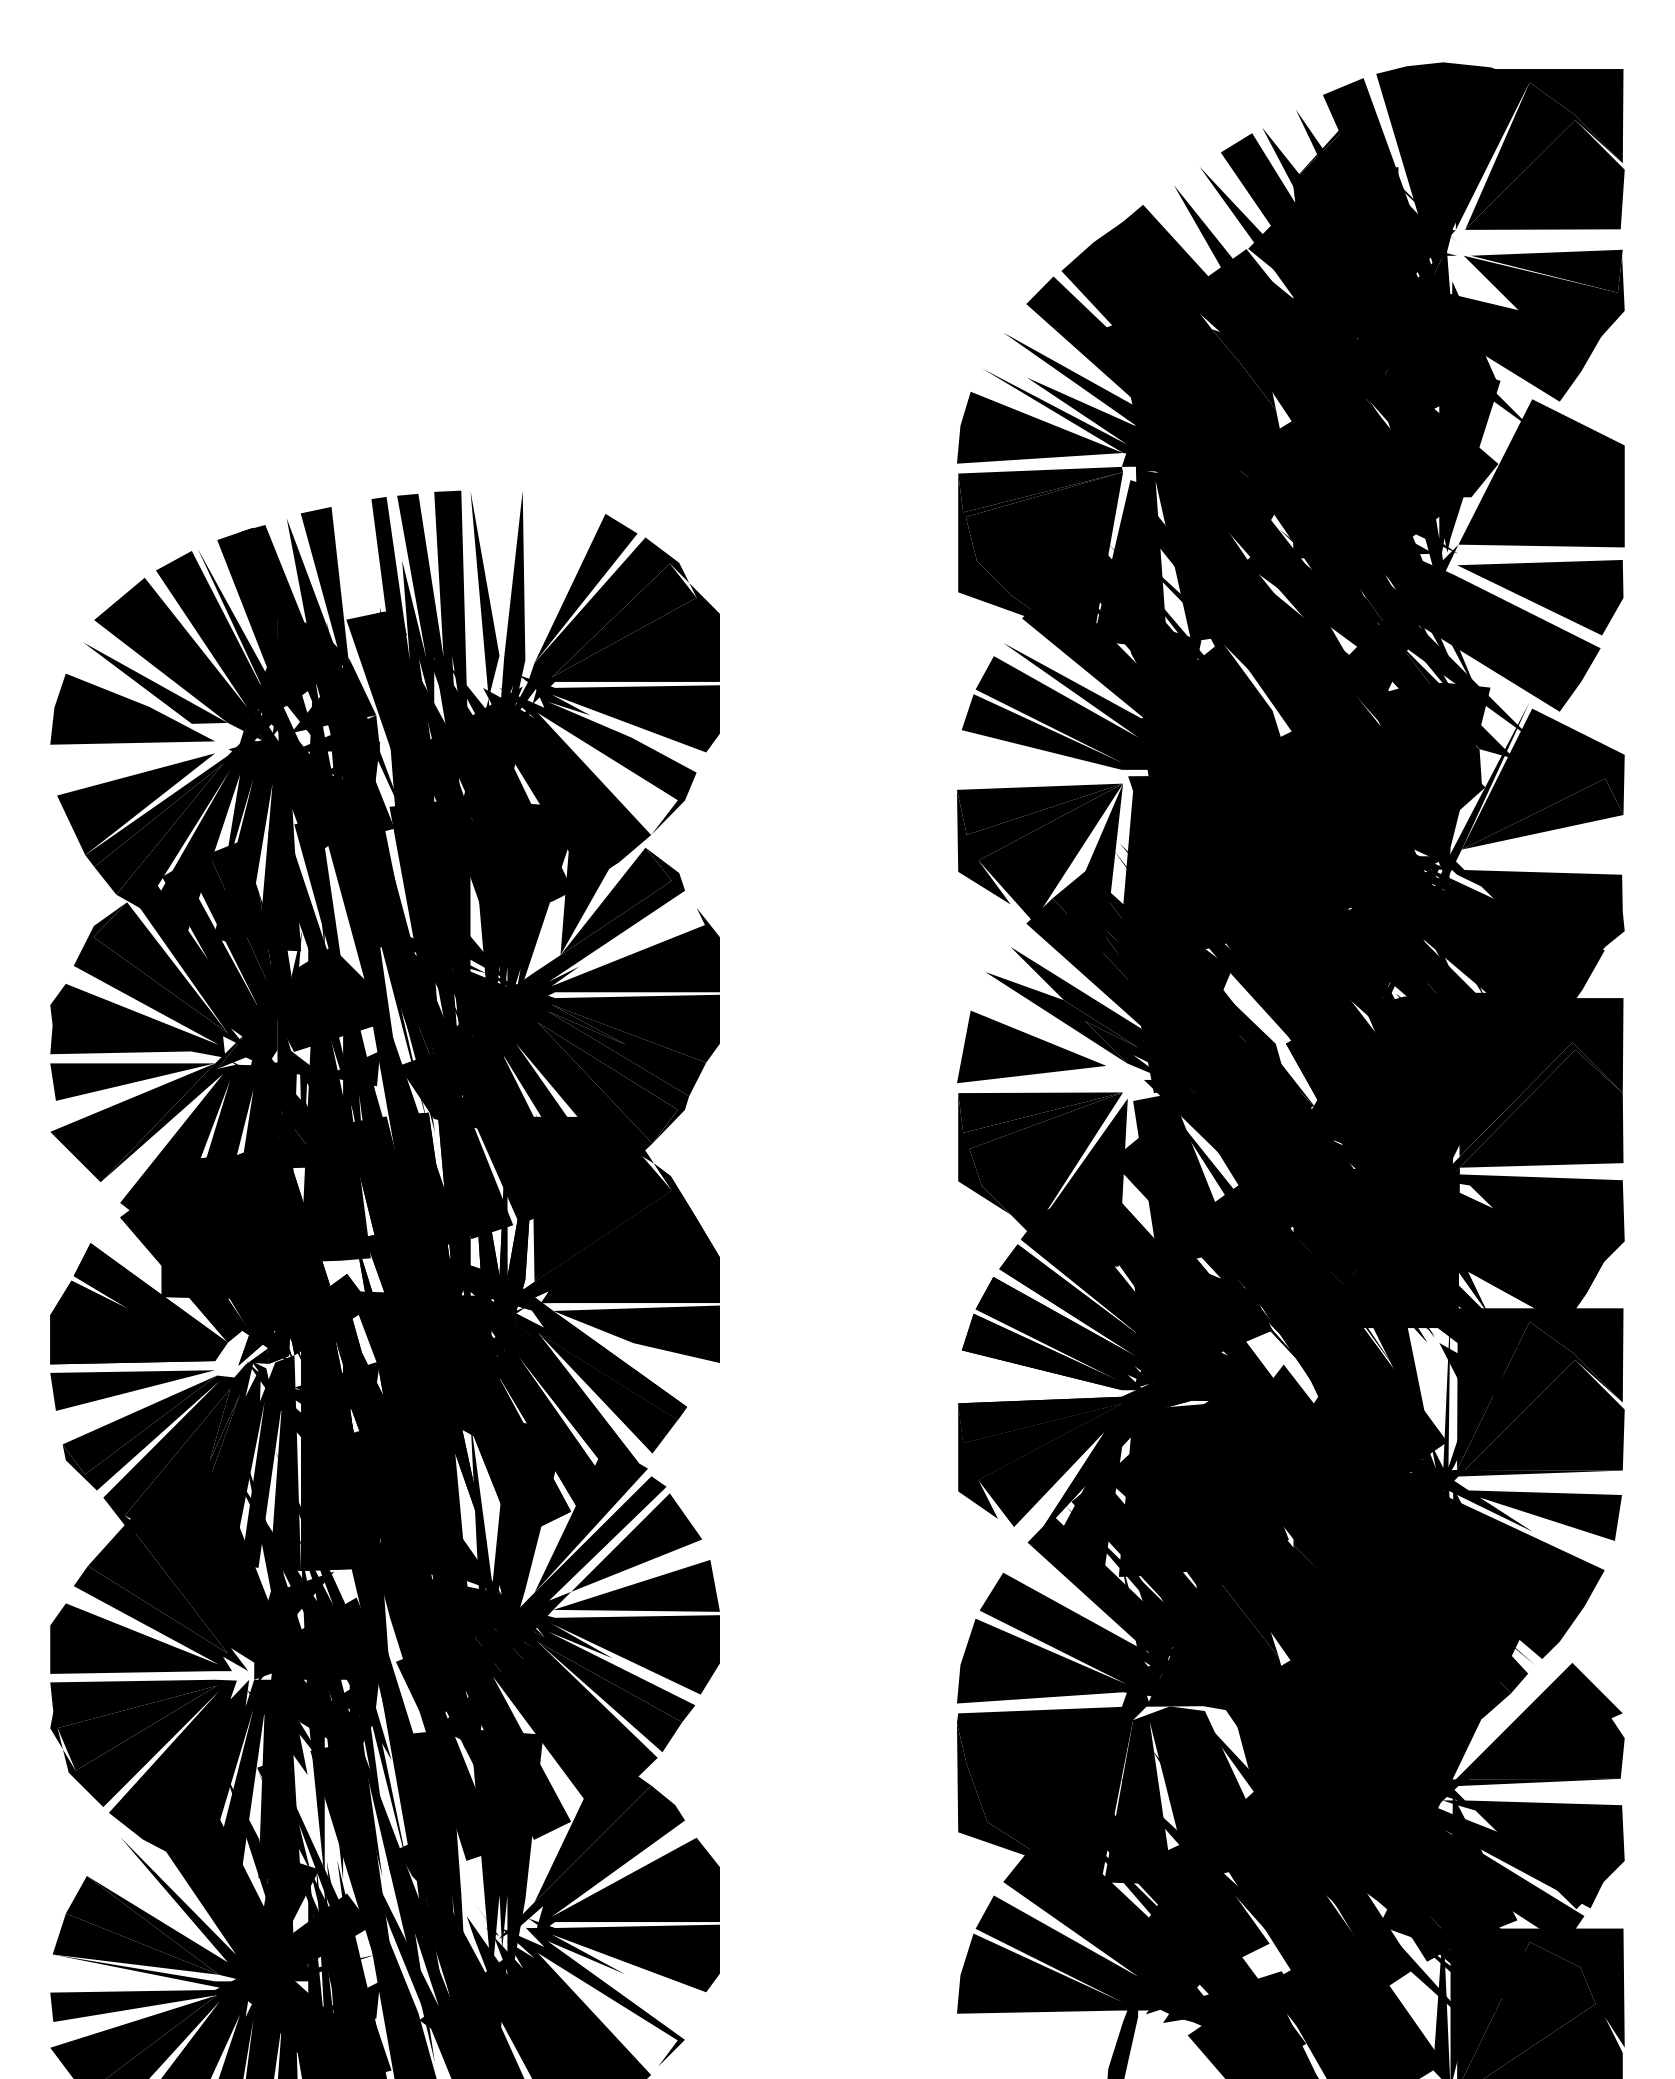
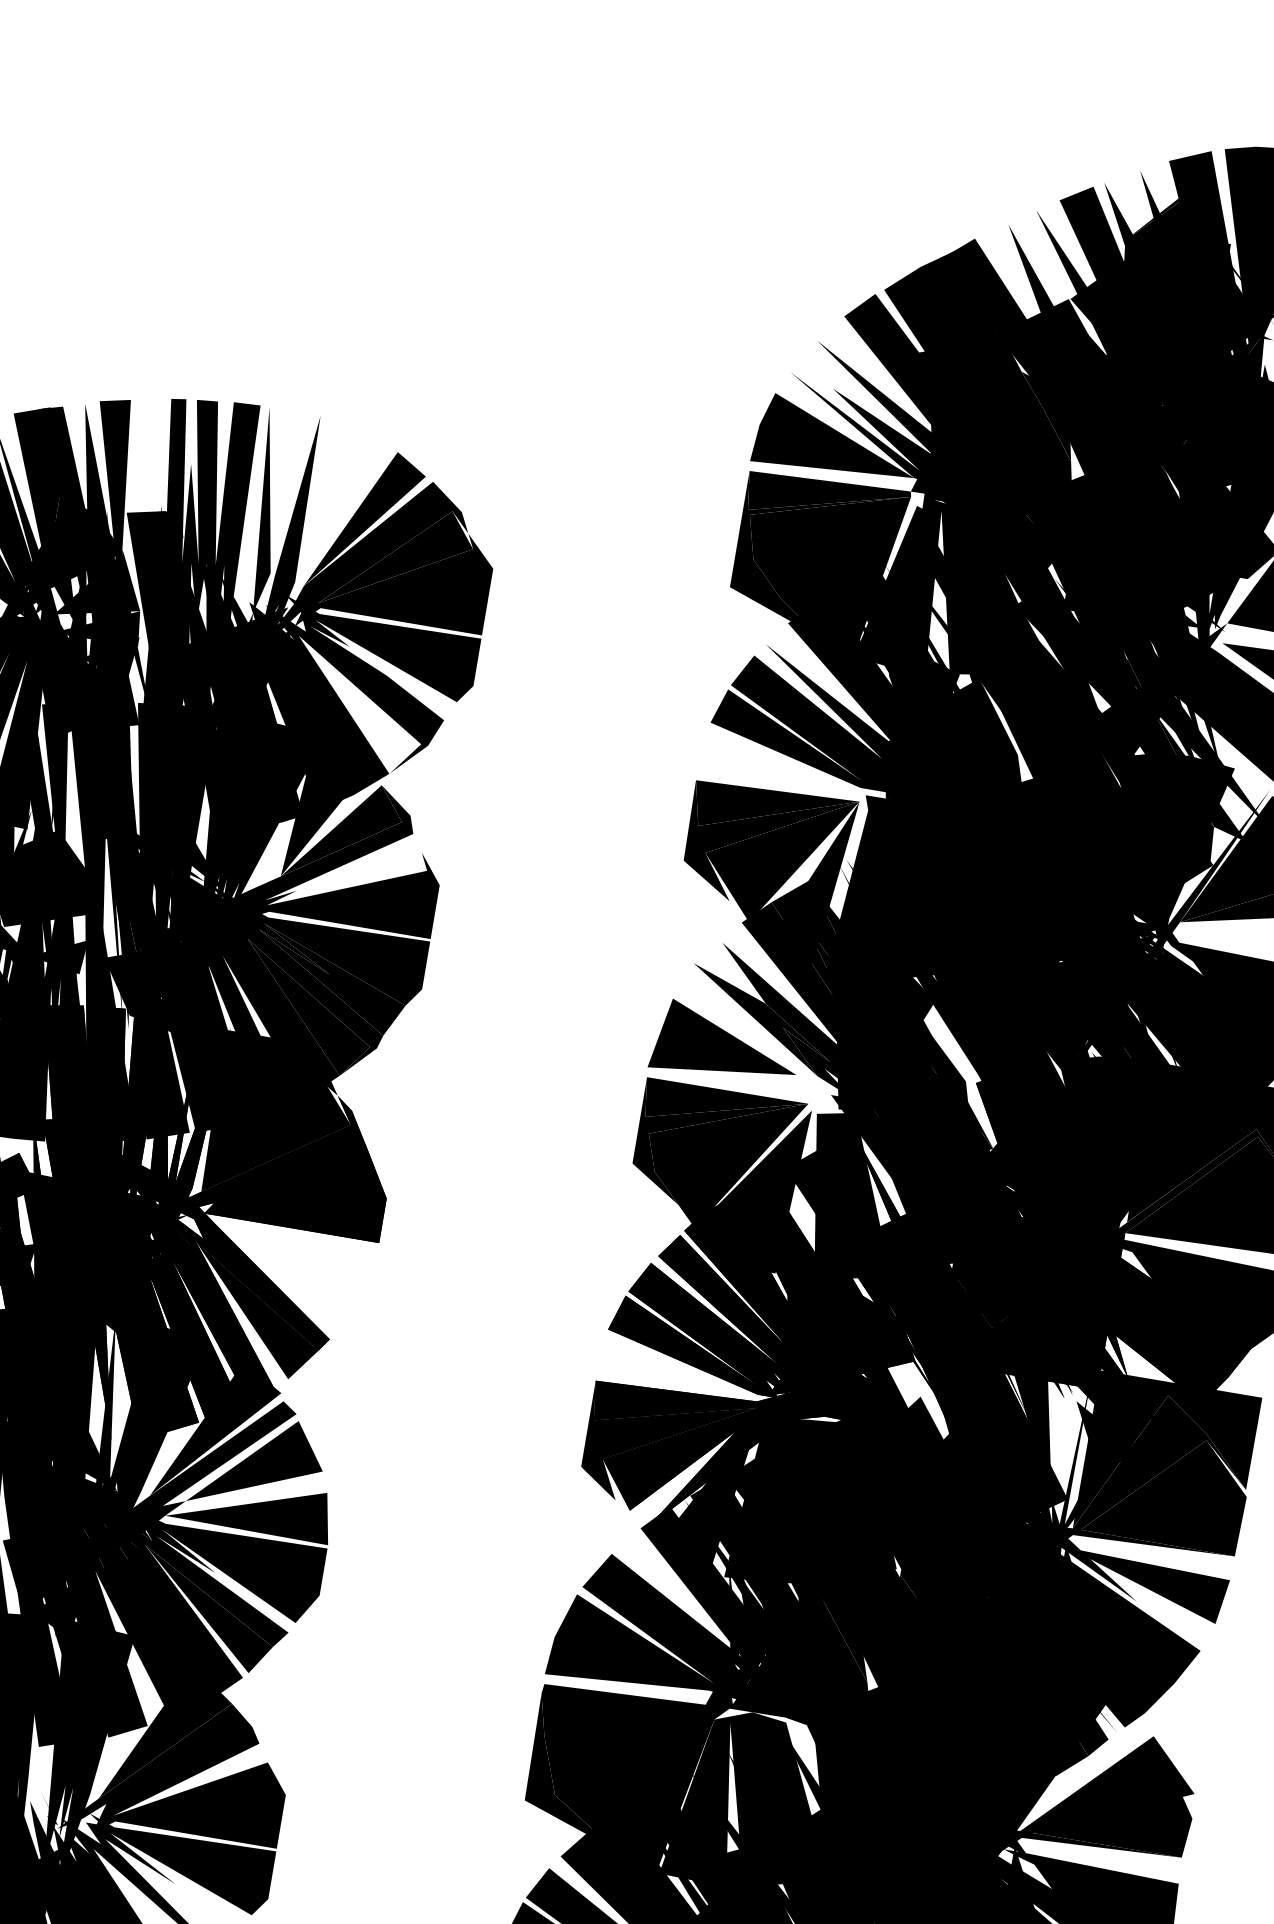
fill: (636, 1334) -> (292, 1260), removed

